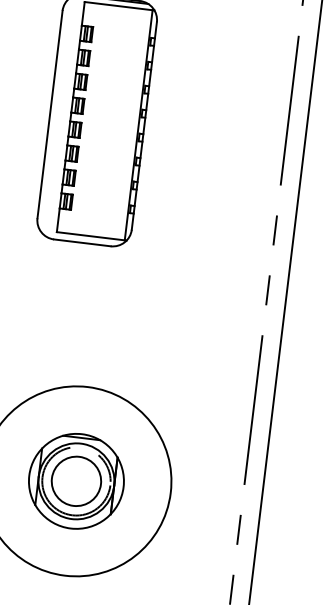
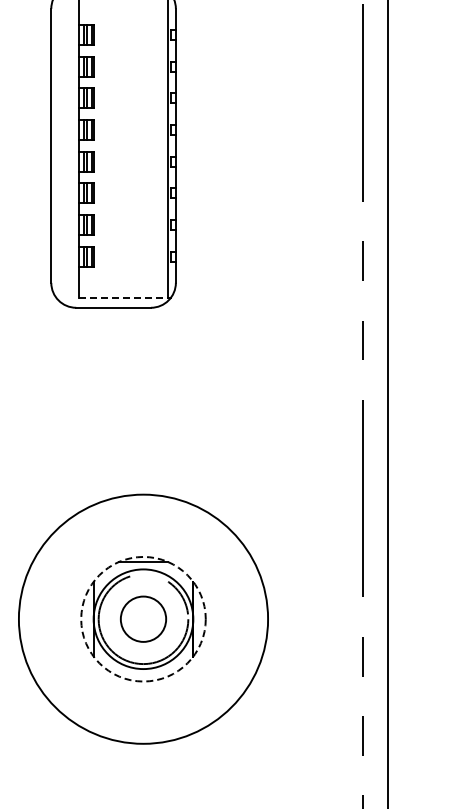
line: (90, 235) -> (123, 297), solid -> dashed
circle: (76, 480) -> (143, 618), size x0.7
circle: (76, 480) -> (143, 618), solid -> dashed

